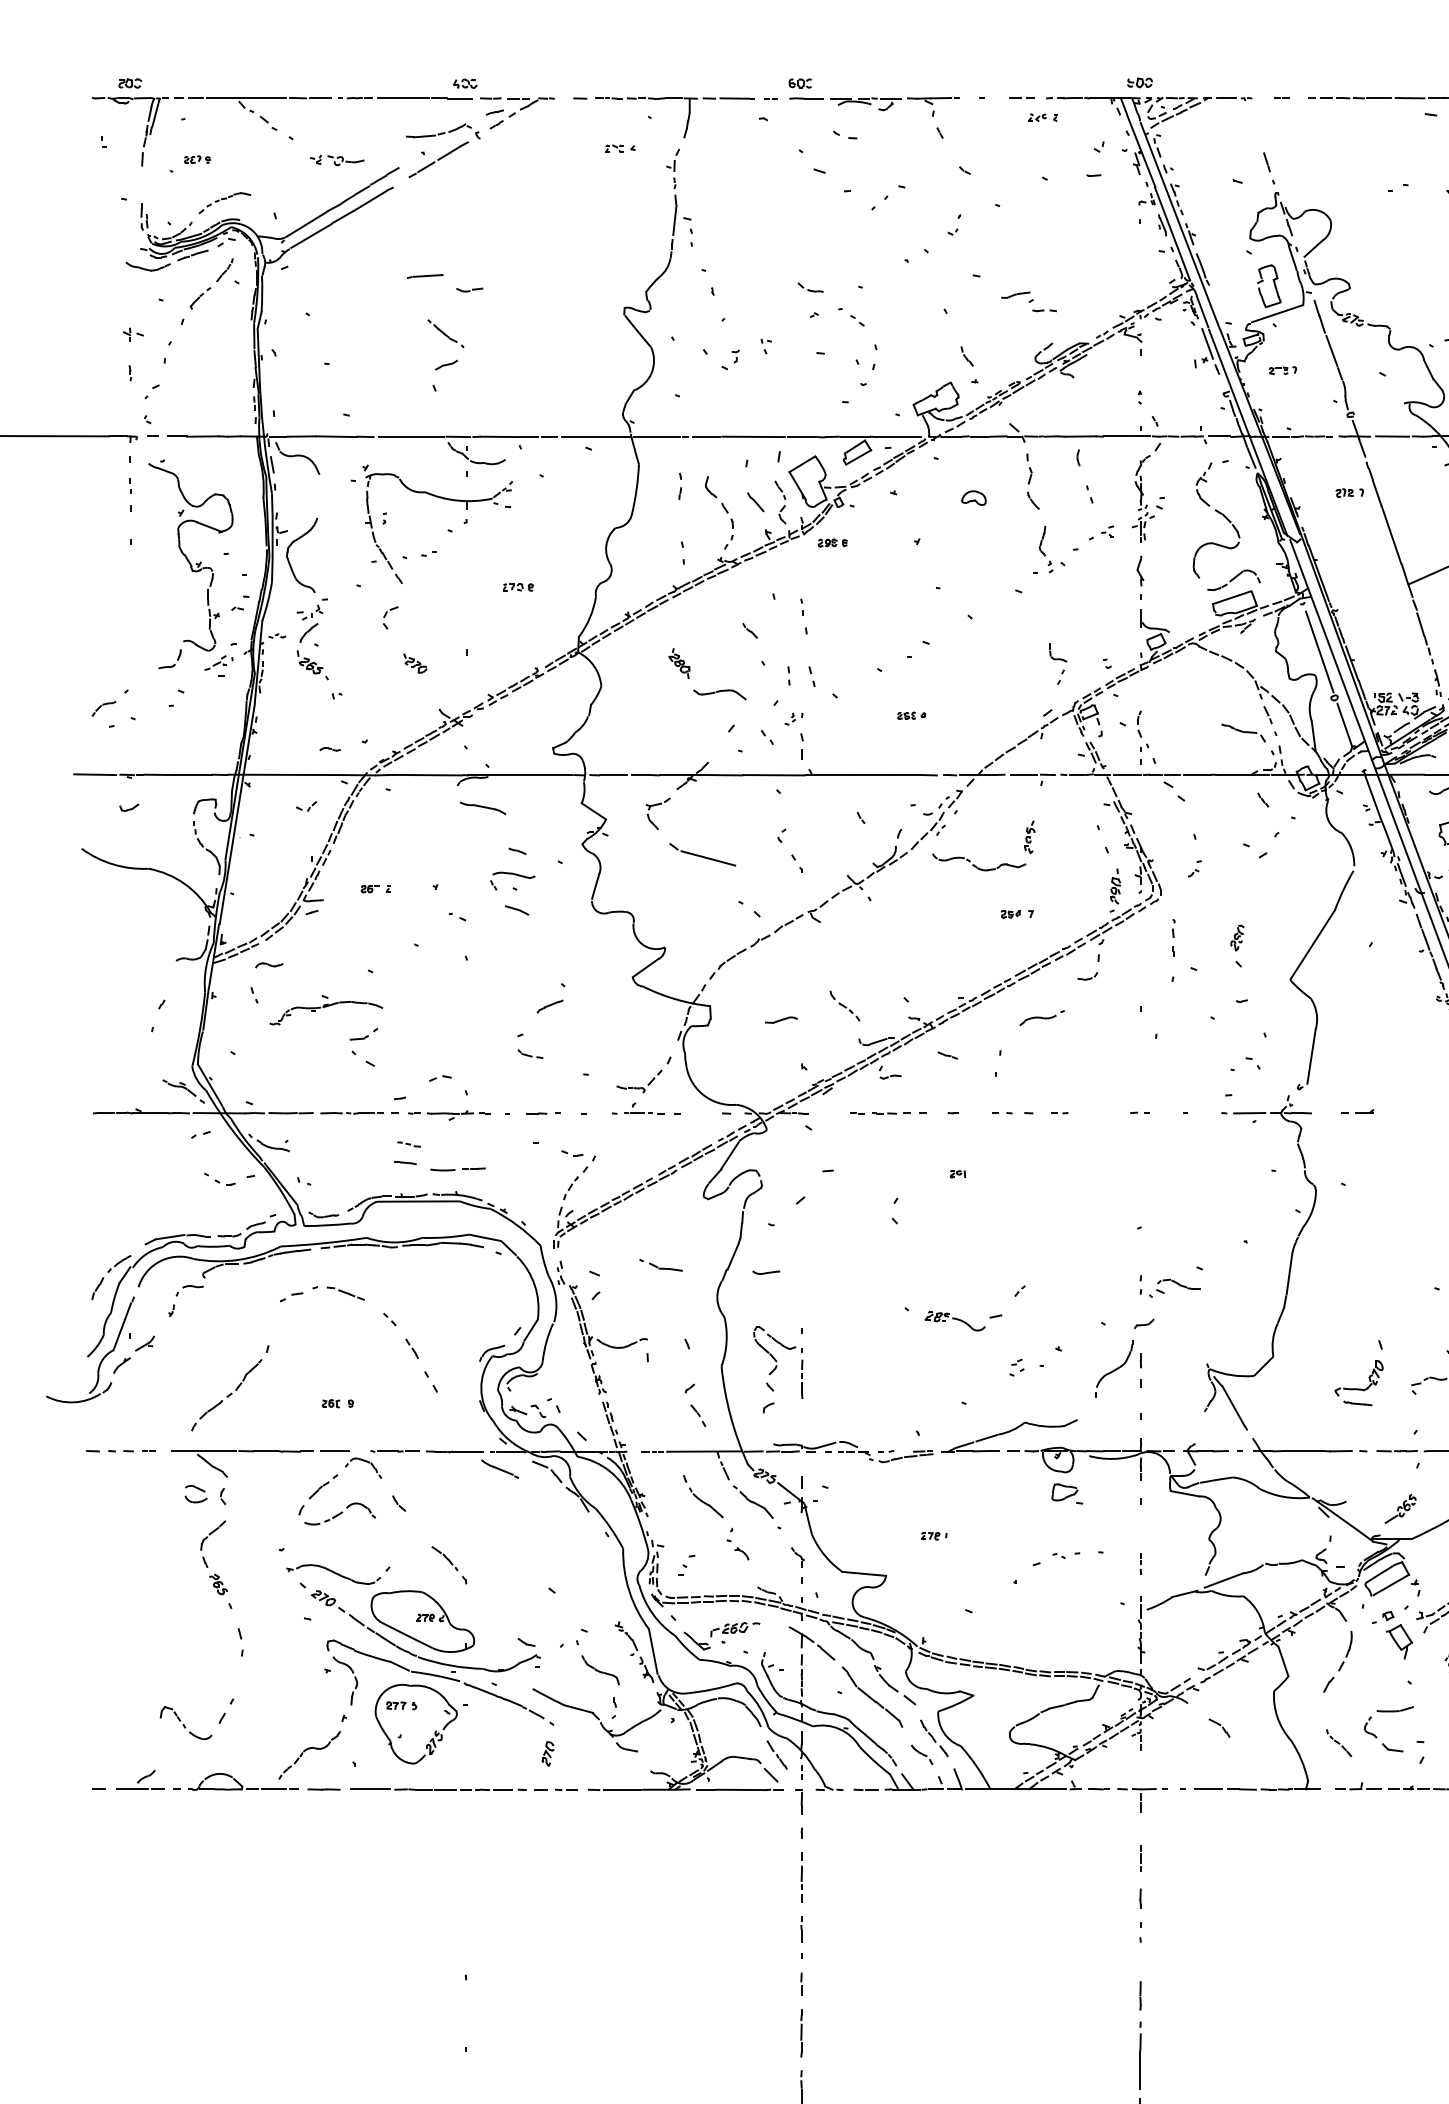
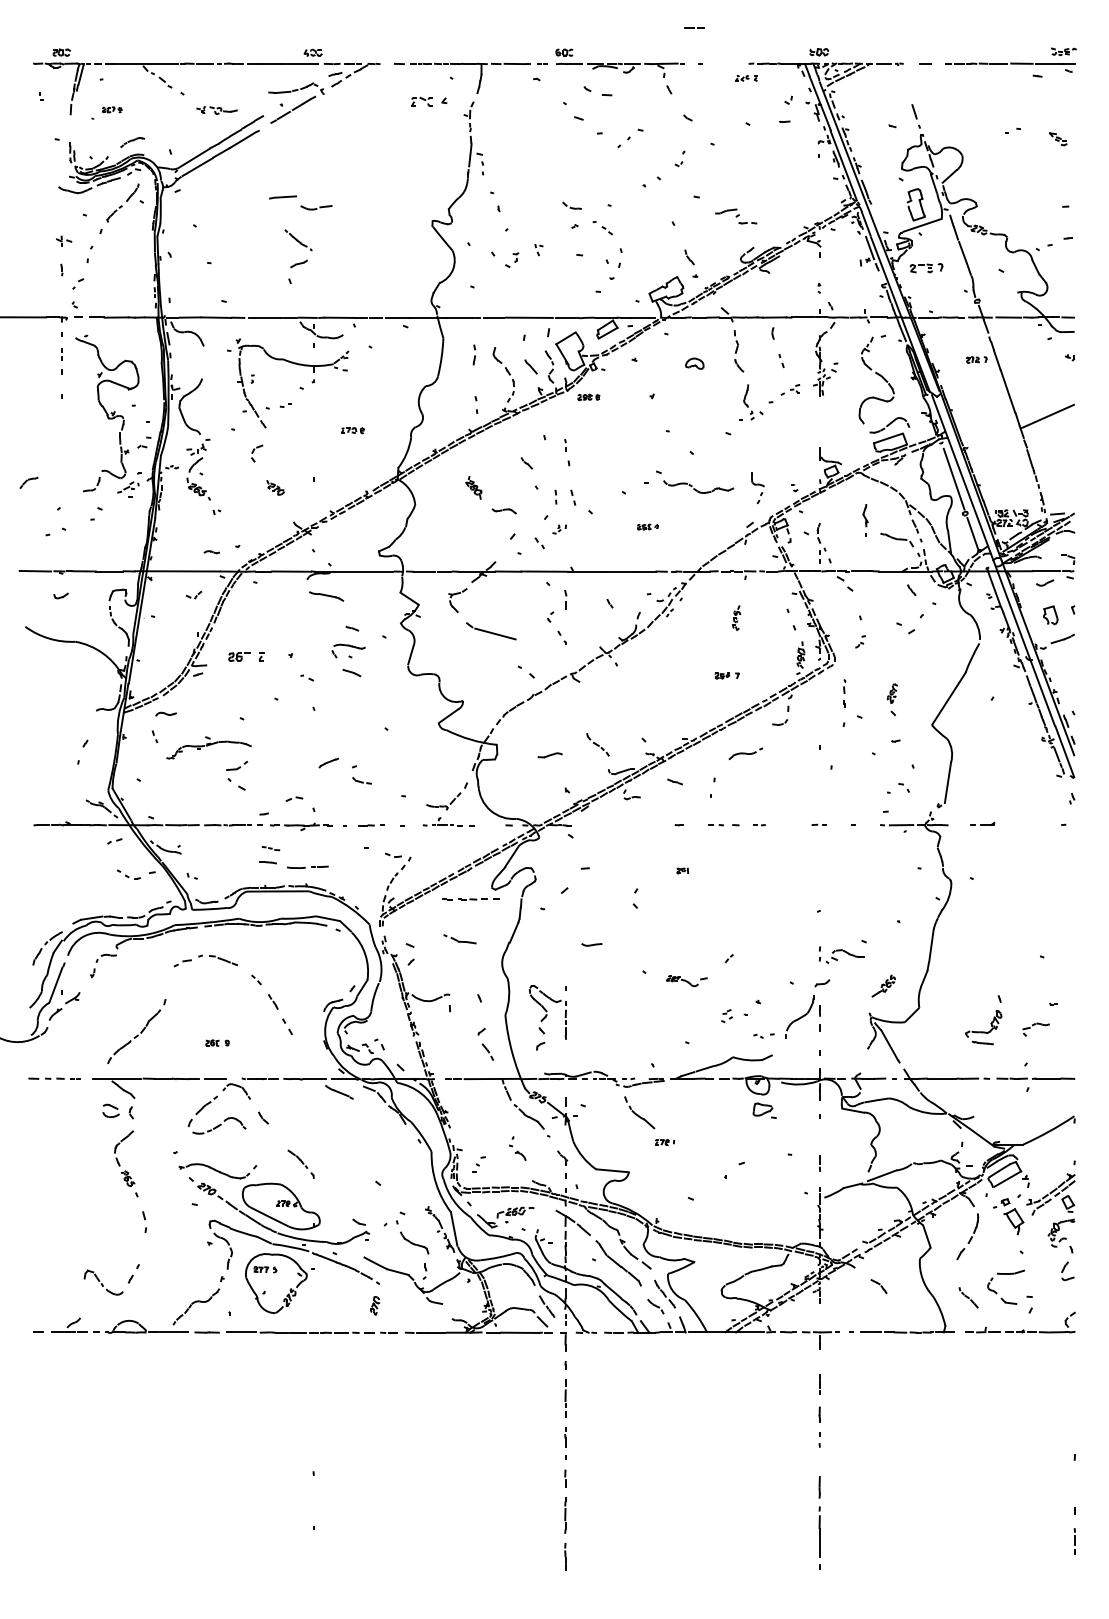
line: (1021, 97) -> (694, 27), moved
part: (845, 135) -> (598, 91), size x1.6
part: (620, 148) -> (429, 101), size x1.6
part: (224, 203) -> (132, 142), size x0.6
part: (469, 289) -> (316, 207), size x1.6
part: (1282, 369) -> (926, 267), size x1.6
part: (1140, 577) -> (865, 520), moved
part: (720, 695) -> (504, 511), size x0.6
part: (103, 708) -> (28, 482), moved
part: (801, 745) -> (565, 599), moved
part: (978, 861) -> (698, 486), moved
part: (375, 888) -> (245, 656), size x1.6
part: (549, 1005) -> (328, 762), moved
part: (888, 1113) -> (470, 899), moved
line: (765, 1272) -> (591, 944), moved
part: (962, 1321) -> (686, 981), size x0.7
part: (703, 1496) -> (639, 1112), moved
part: (1400, 1508) -> (883, 985), moved
part: (1065, 1554) -> (763, 1035), moved

